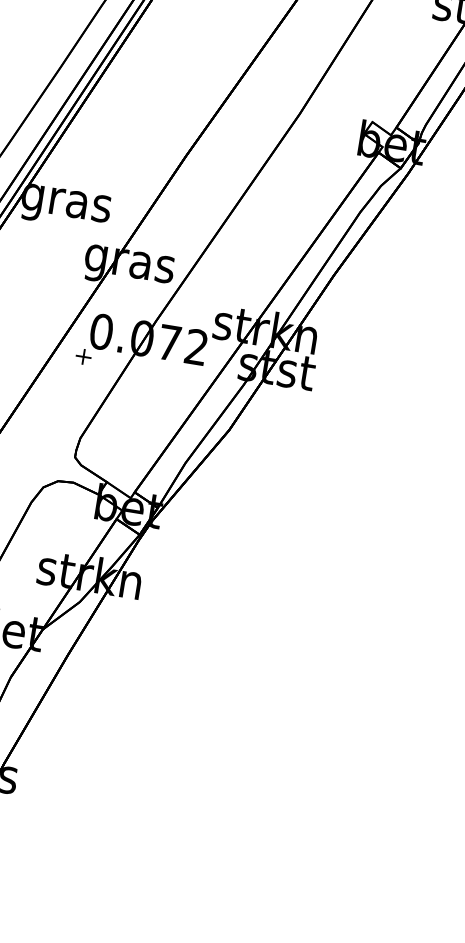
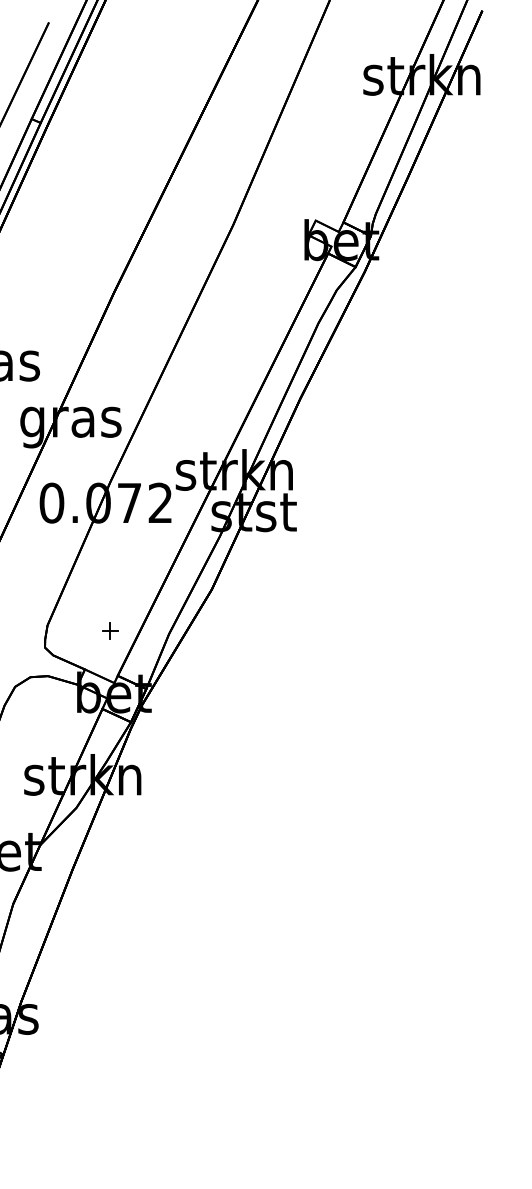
part: (83, 356) -> (110, 630), moved

